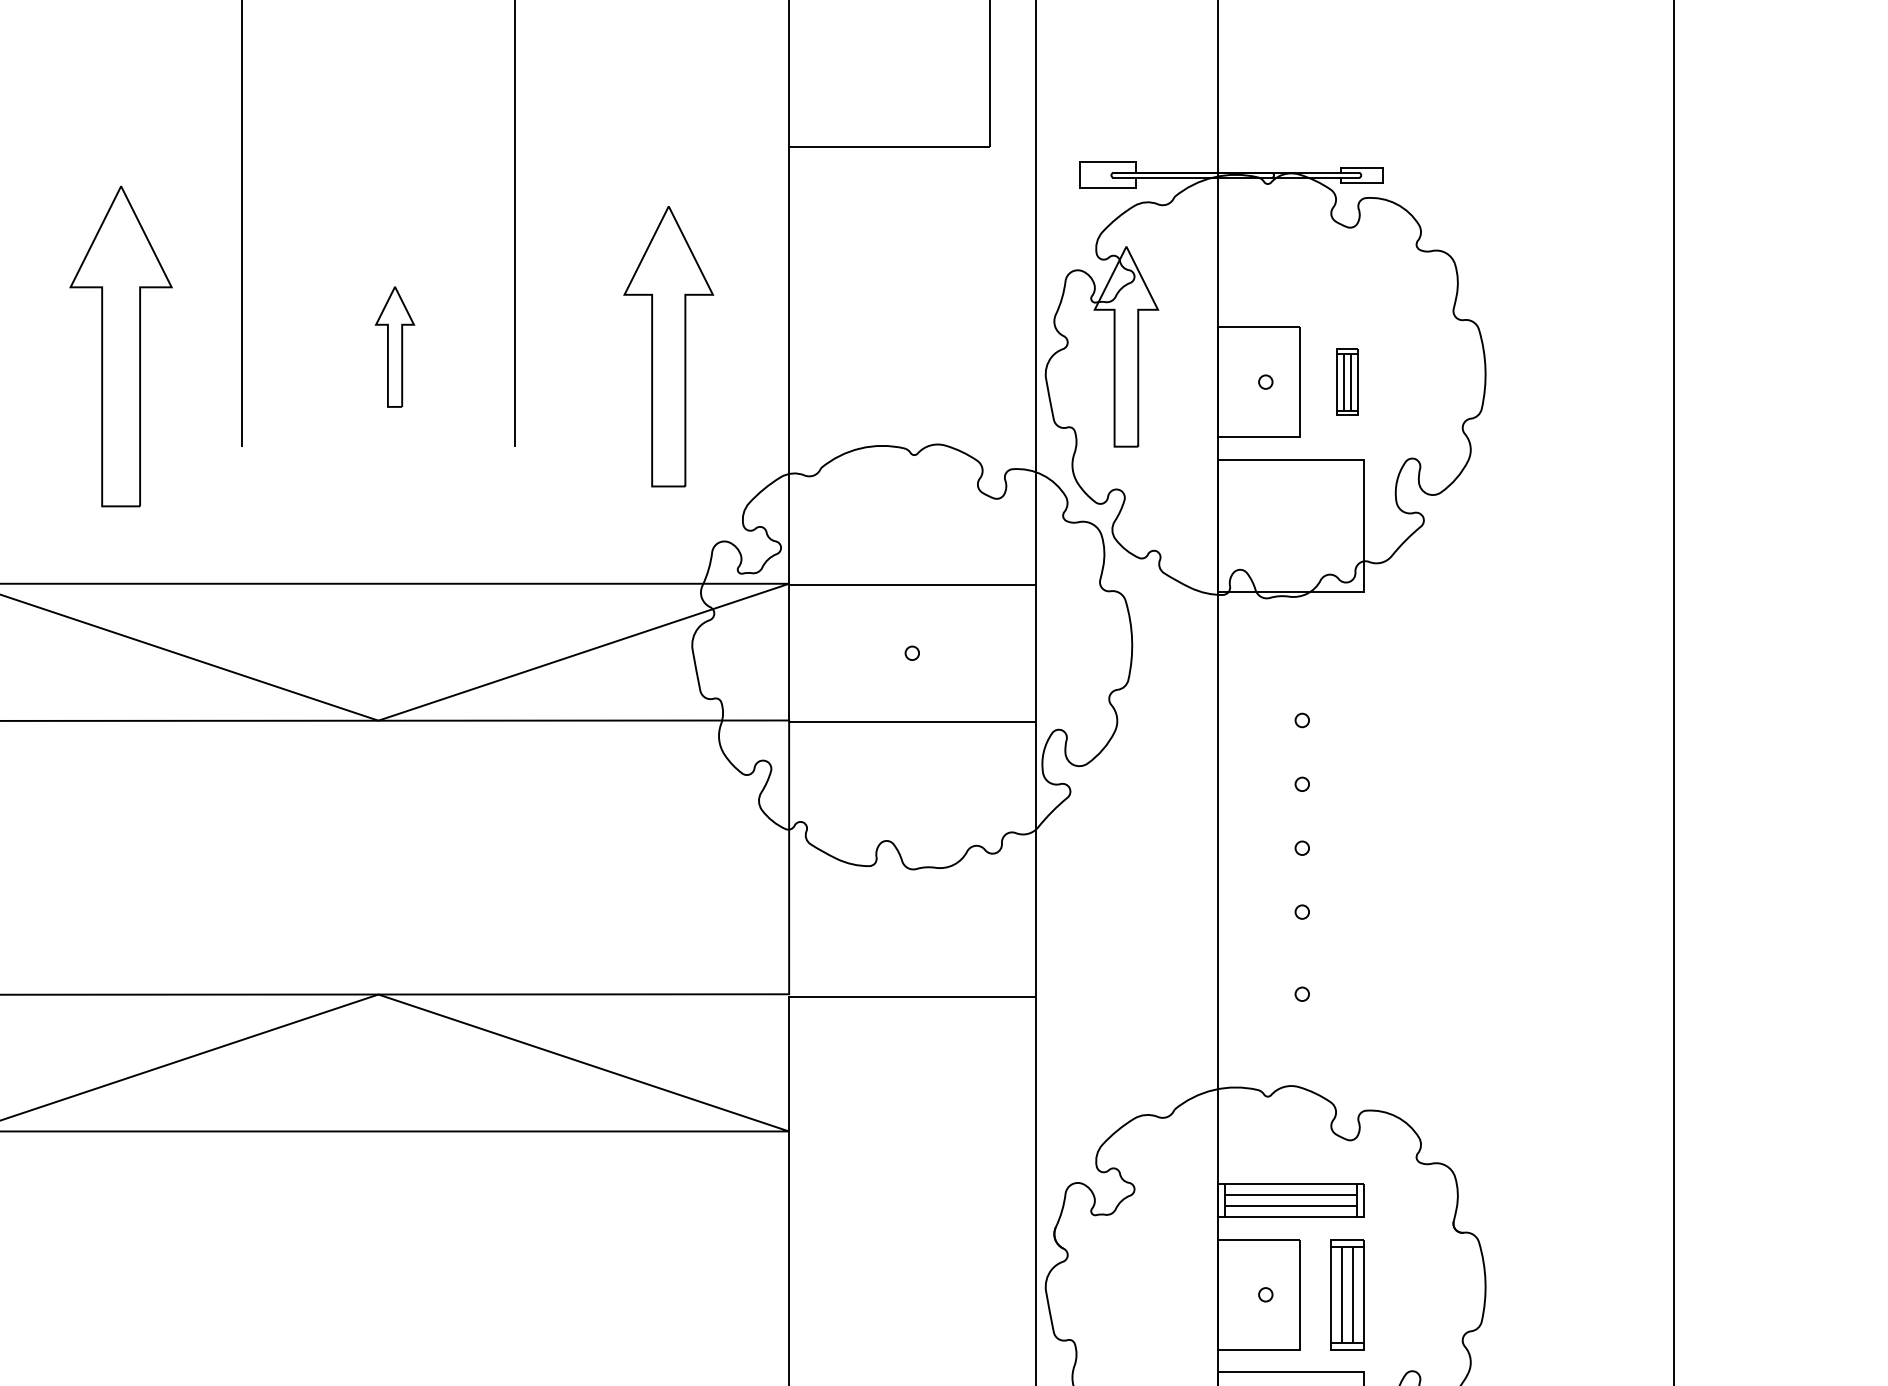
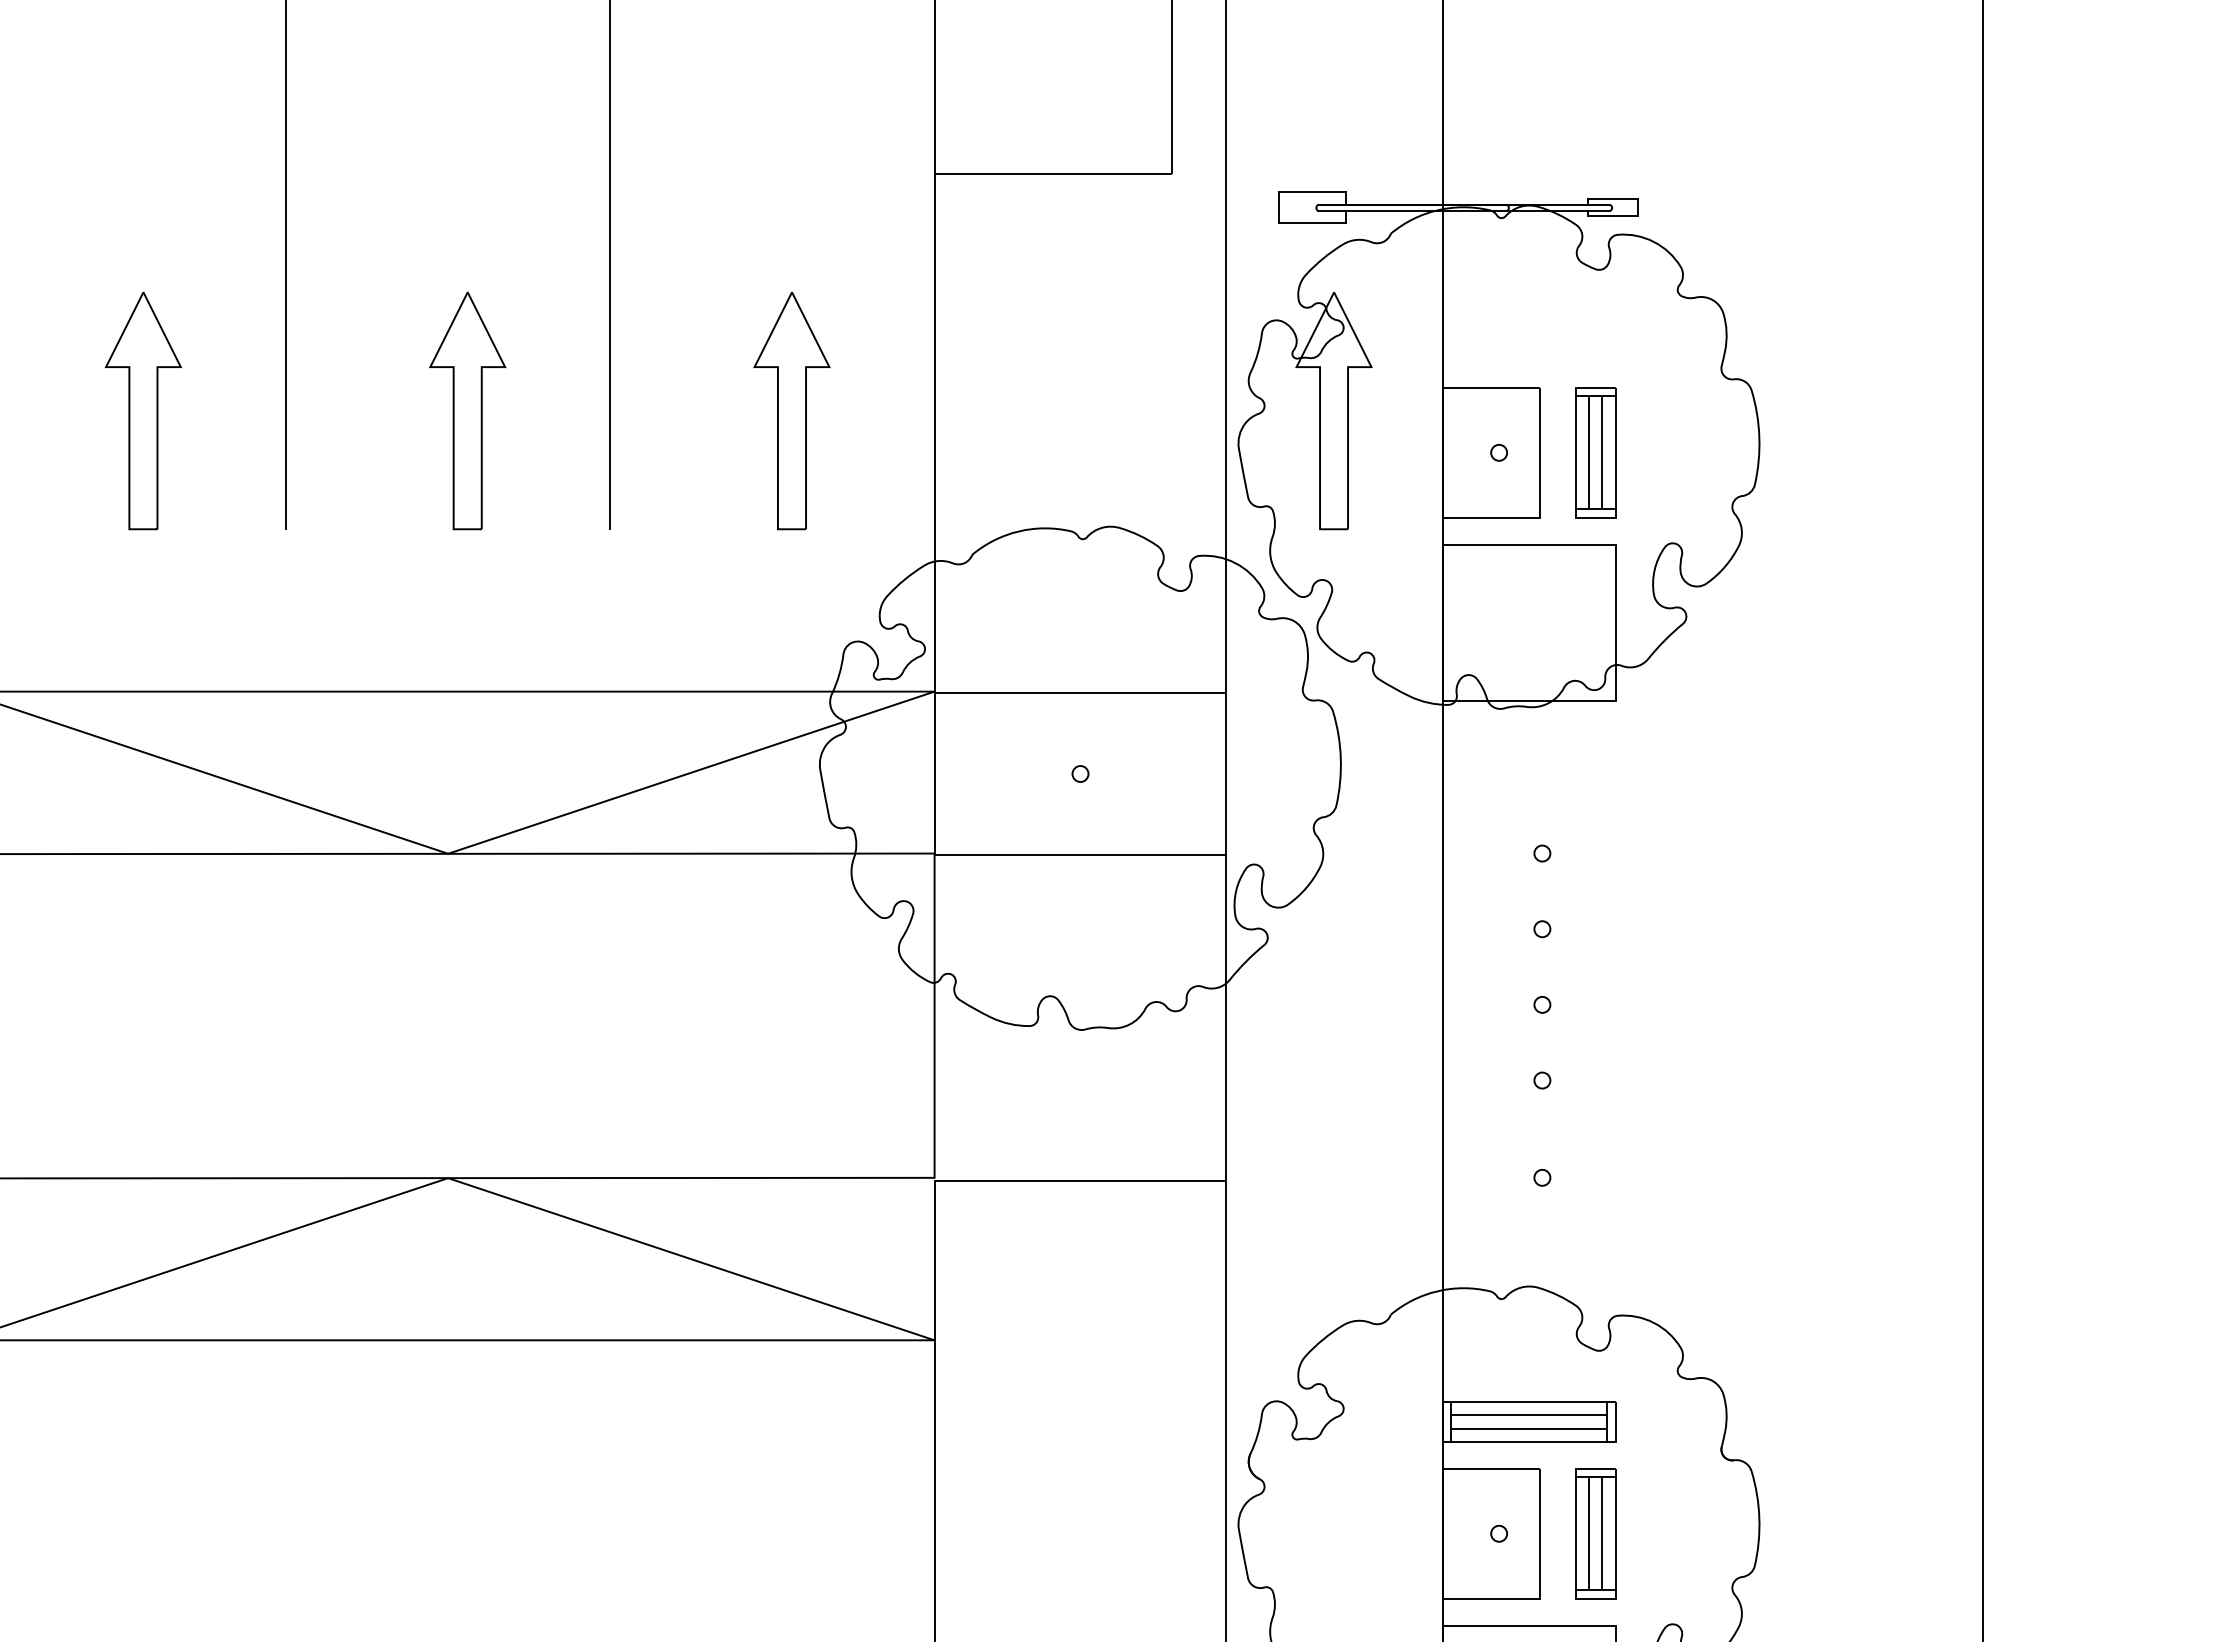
part: (121, 347) -> (143, 411), size x0.62
part: (394, 347) -> (467, 411), size x1.67
part: (668, 347) -> (791, 411), size x0.71
part: (1347, 381) -> (1595, 452), size x1.67

